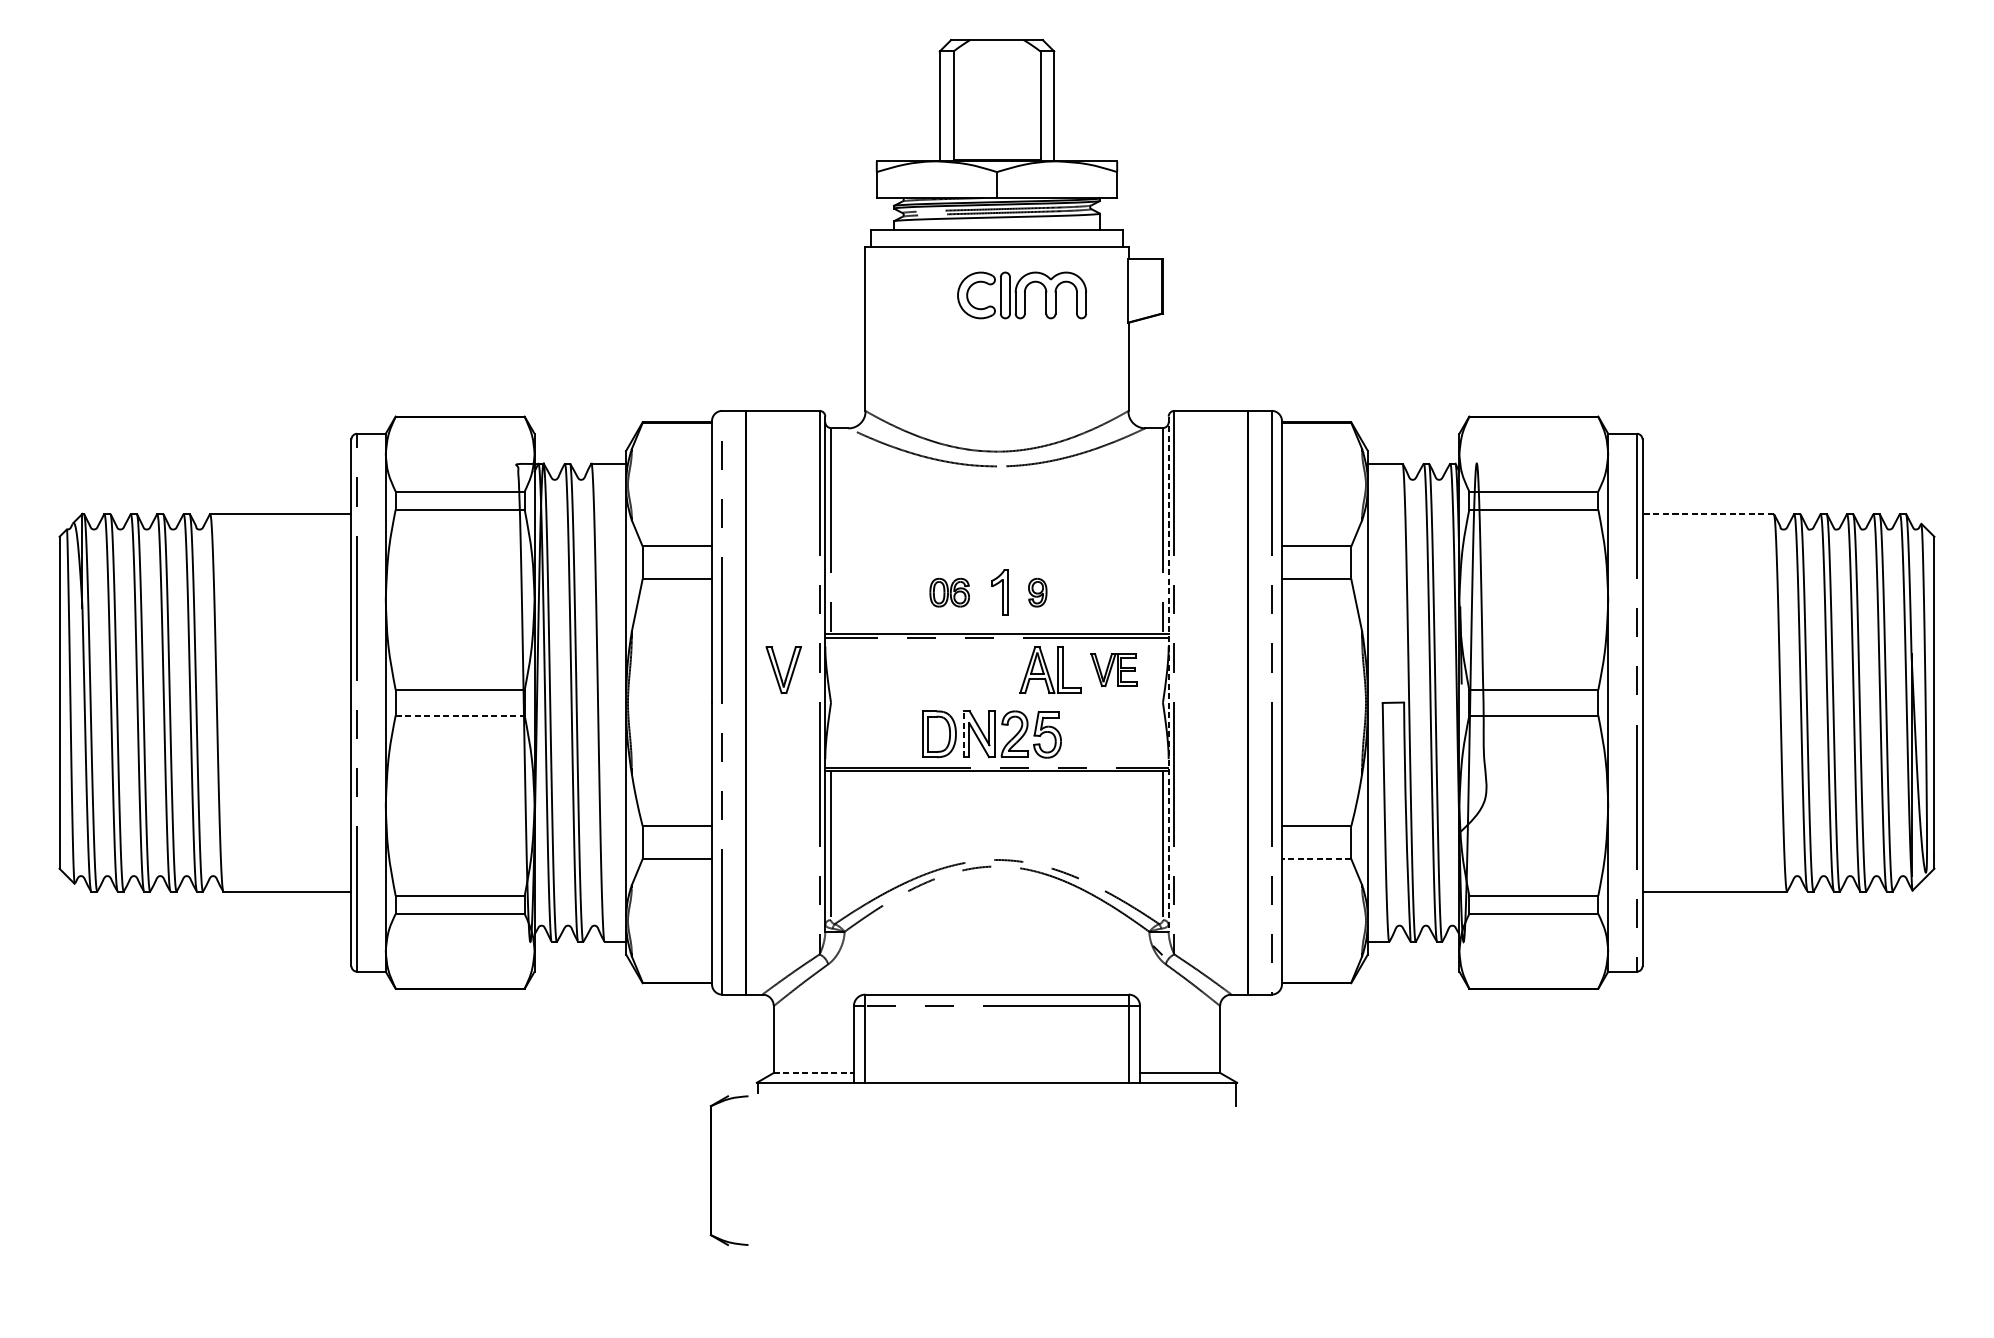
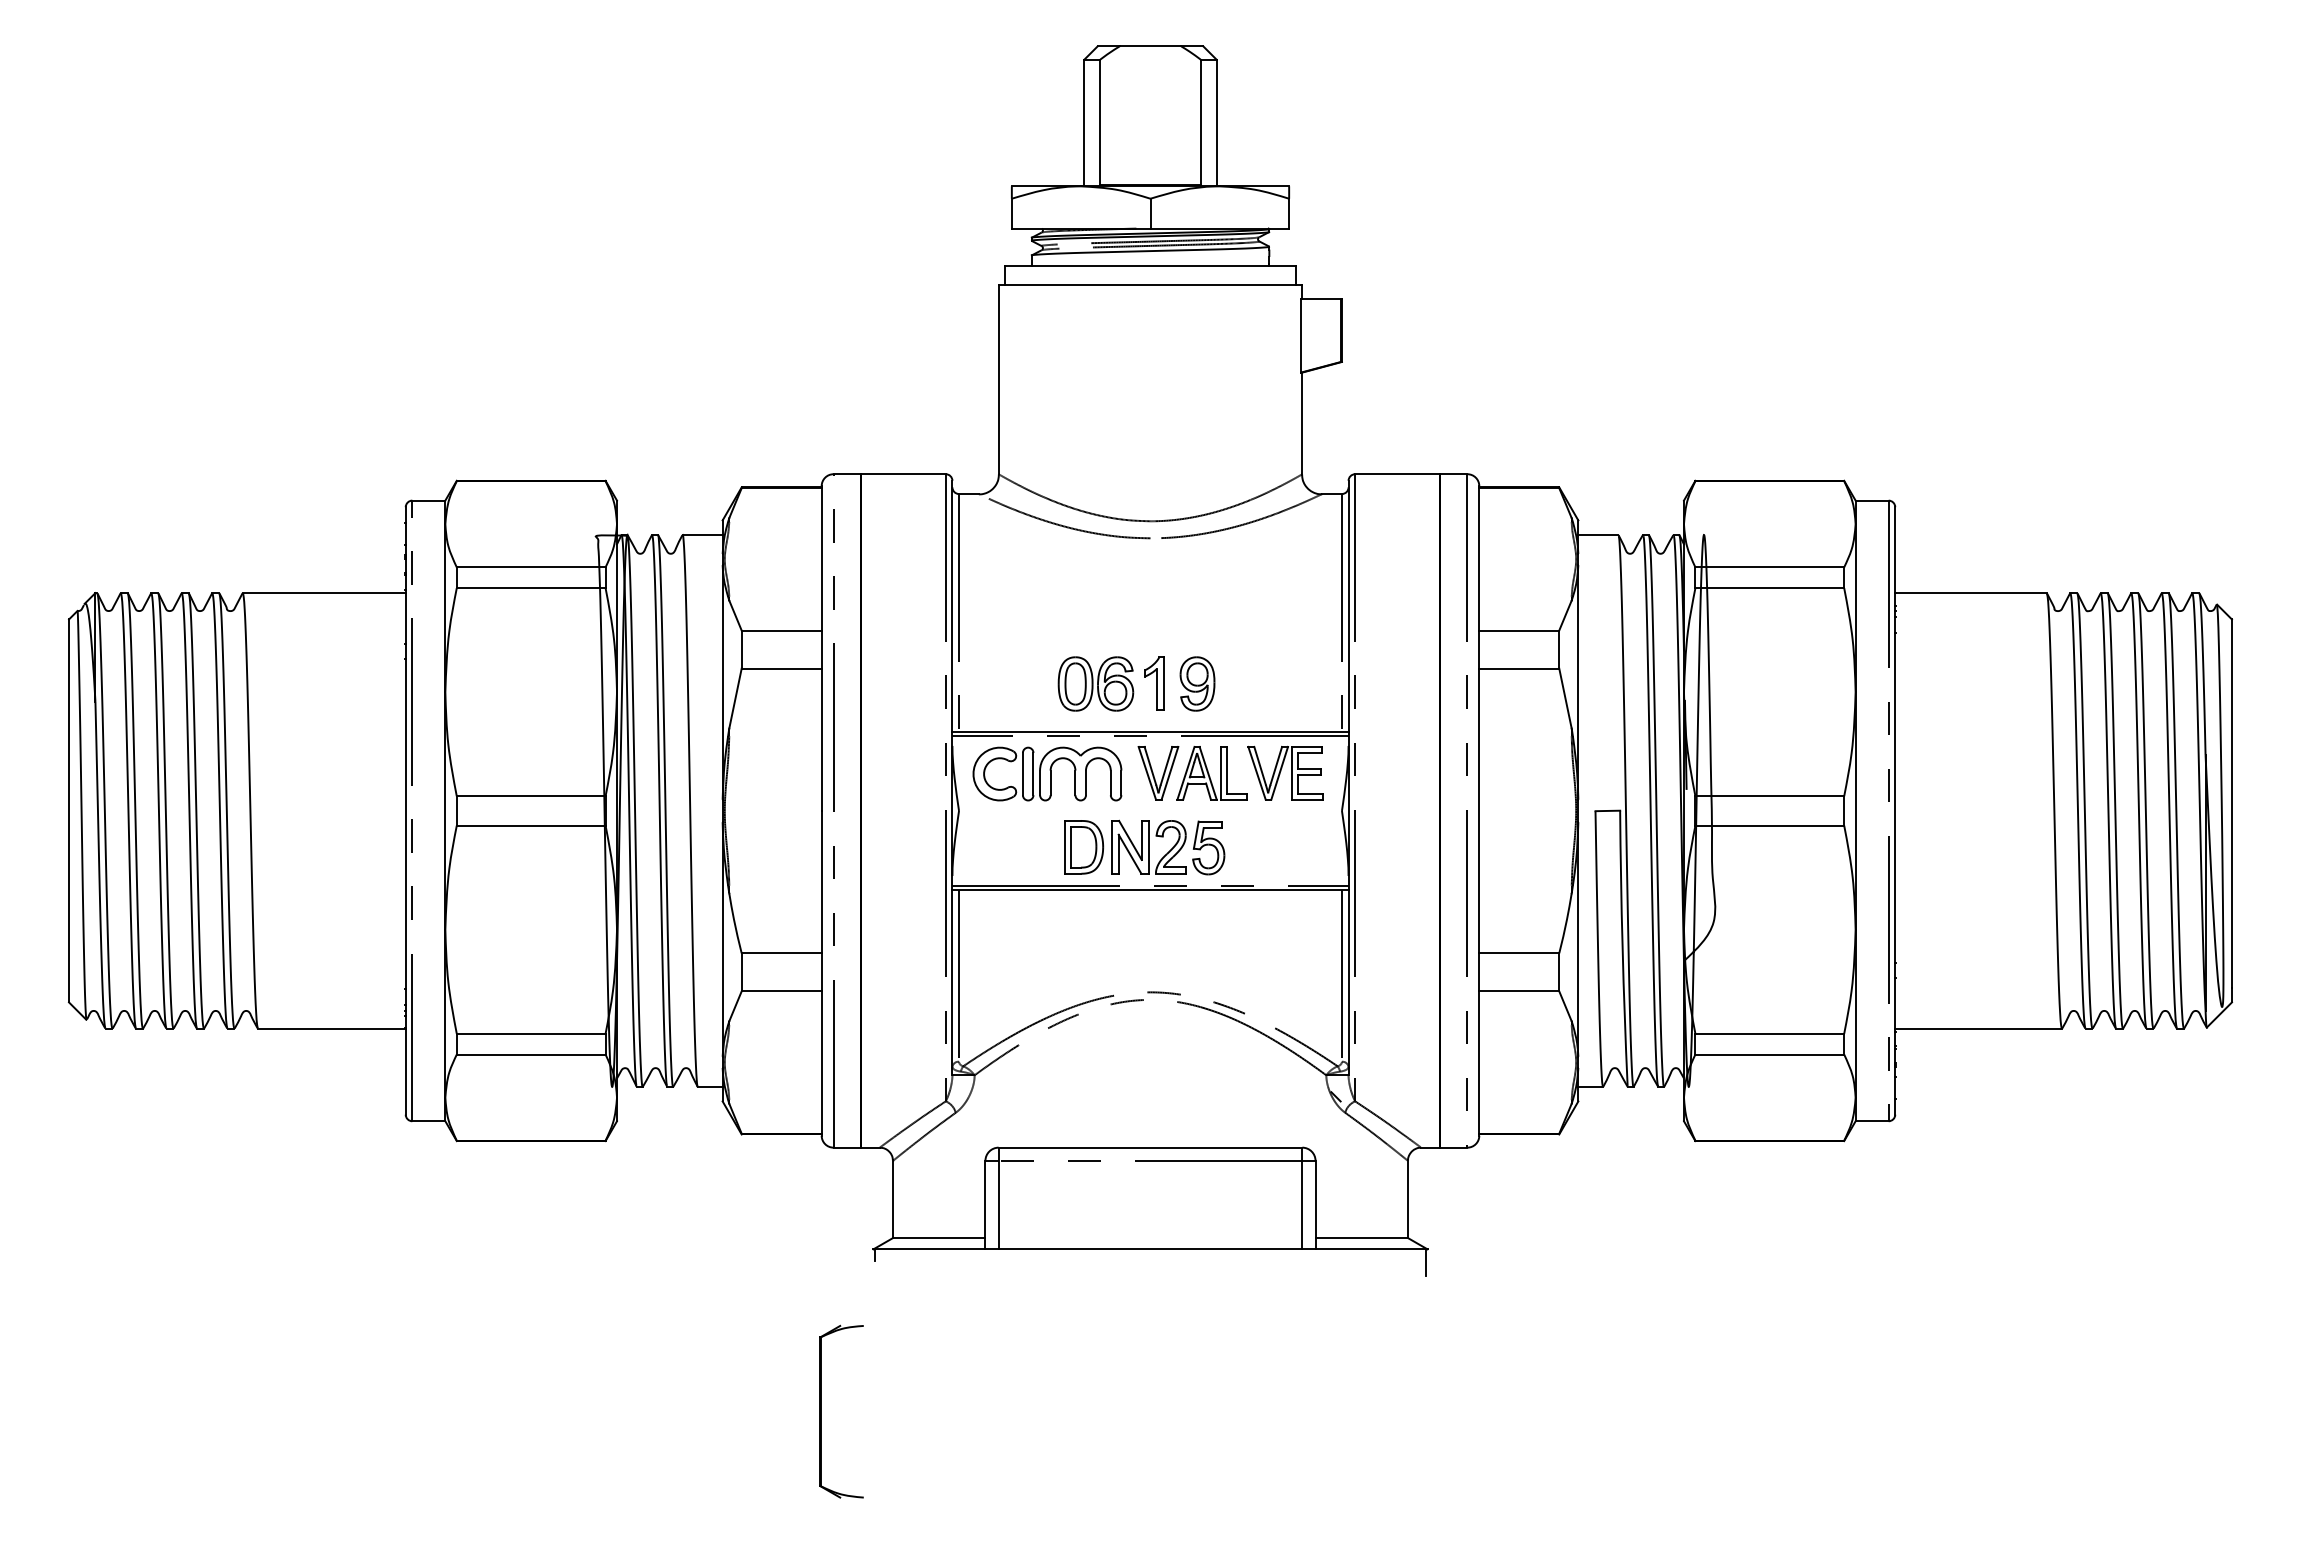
part: (1022, 294) -> (1047, 773), moved
line: (1707, 514) -> (1970, 593), dashed -> solid
part: (949, 592) -> (1095, 683), size x1.67
part: (1037, 592) -> (1197, 683), size x1.67
part: (1114, 669) -> (1285, 772), size x1.43
part: (783, 670) -> (1158, 773), moved
line: (1168, 674) -> (1348, 778), dashed -> solid
line: (460, 715) -> (531, 825), dashed -> solid
line: (963, 733) -> (1111, 846), dashed -> solid
line: (1316, 859) -> (1519, 991), dashed -> solid
line: (814, 1073) -> (939, 1238), dashed -> solid
part: (711, 1170) -> (821, 1411), moved

